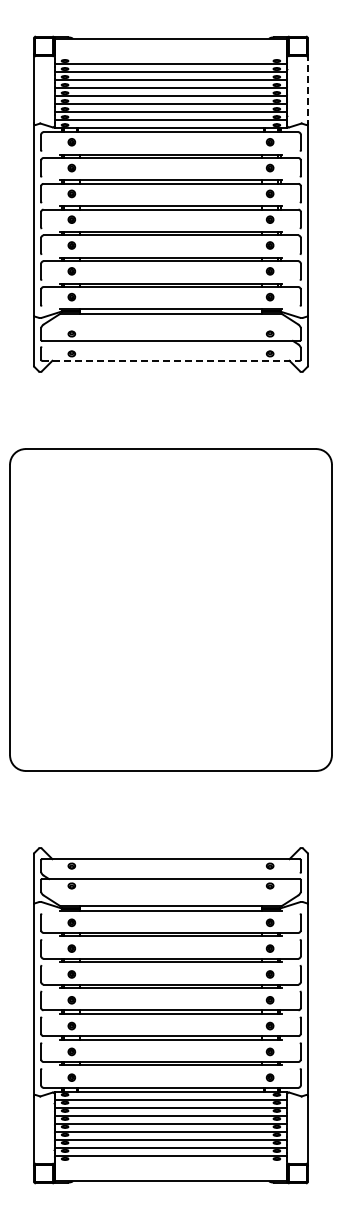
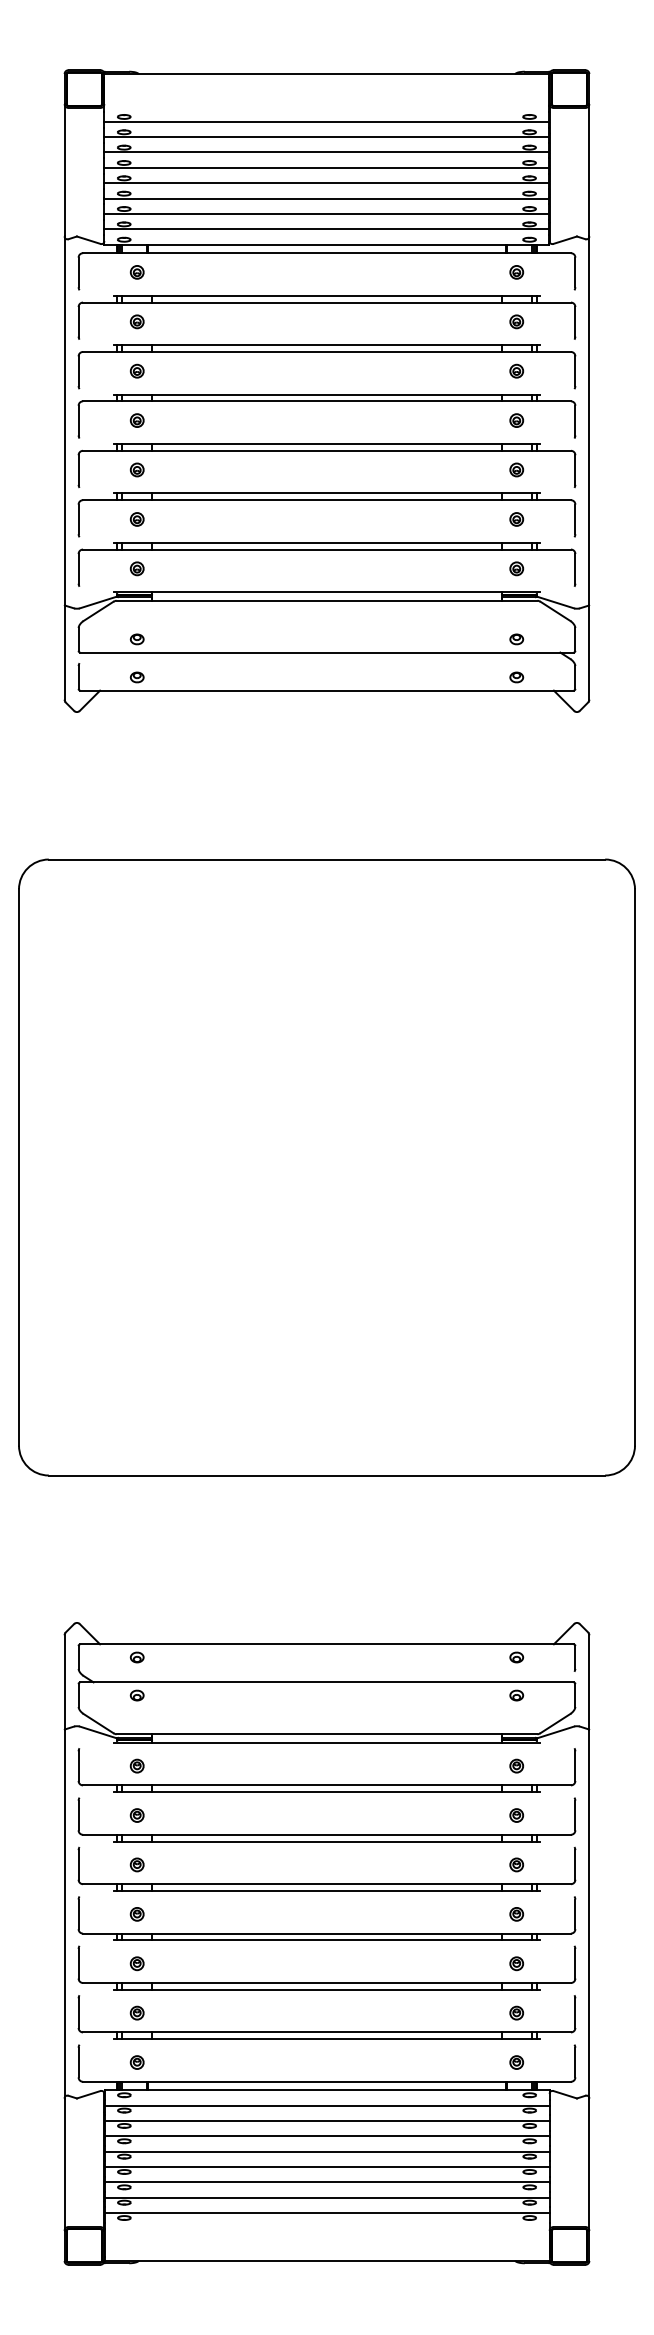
line: (308, 88) -> (590, 169), dashed -> solid
line: (171, 360) -> (327, 690), dashed -> solid

